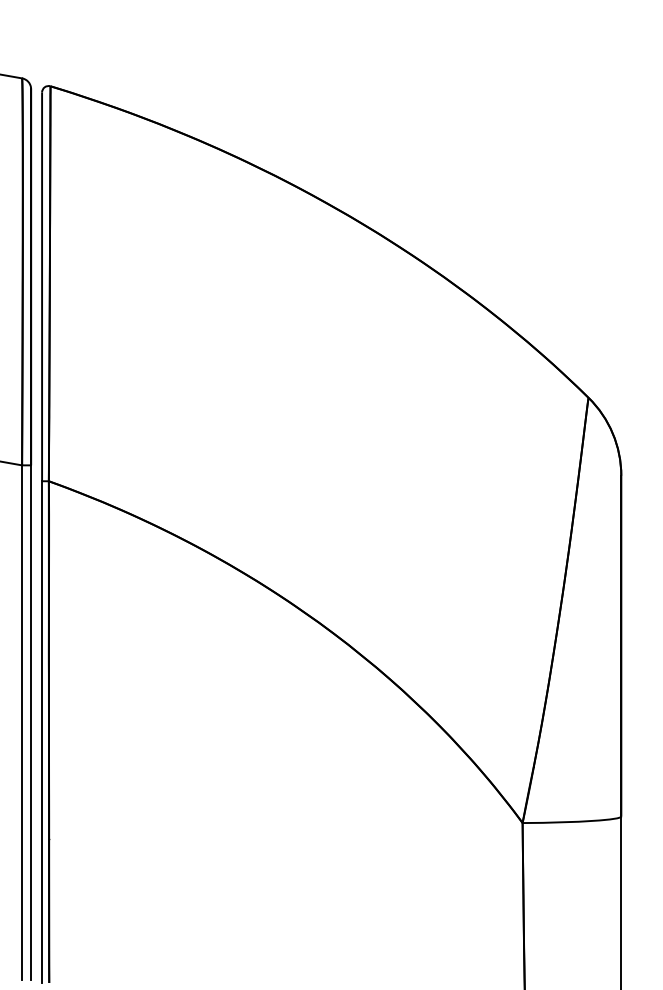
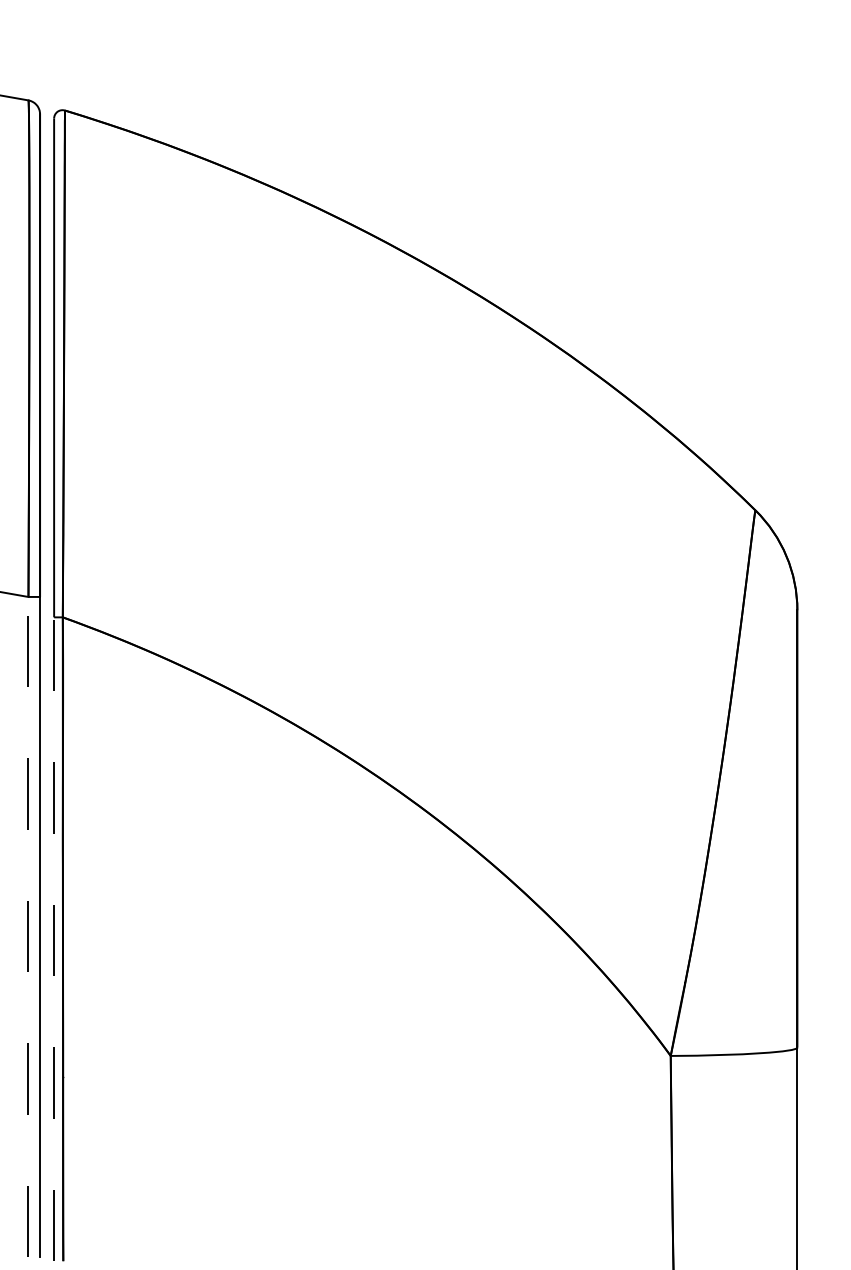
line: (22, 722) -> (28, 926), solid -> dashed
line: (42, 732) -> (54, 939), solid -> dashed

